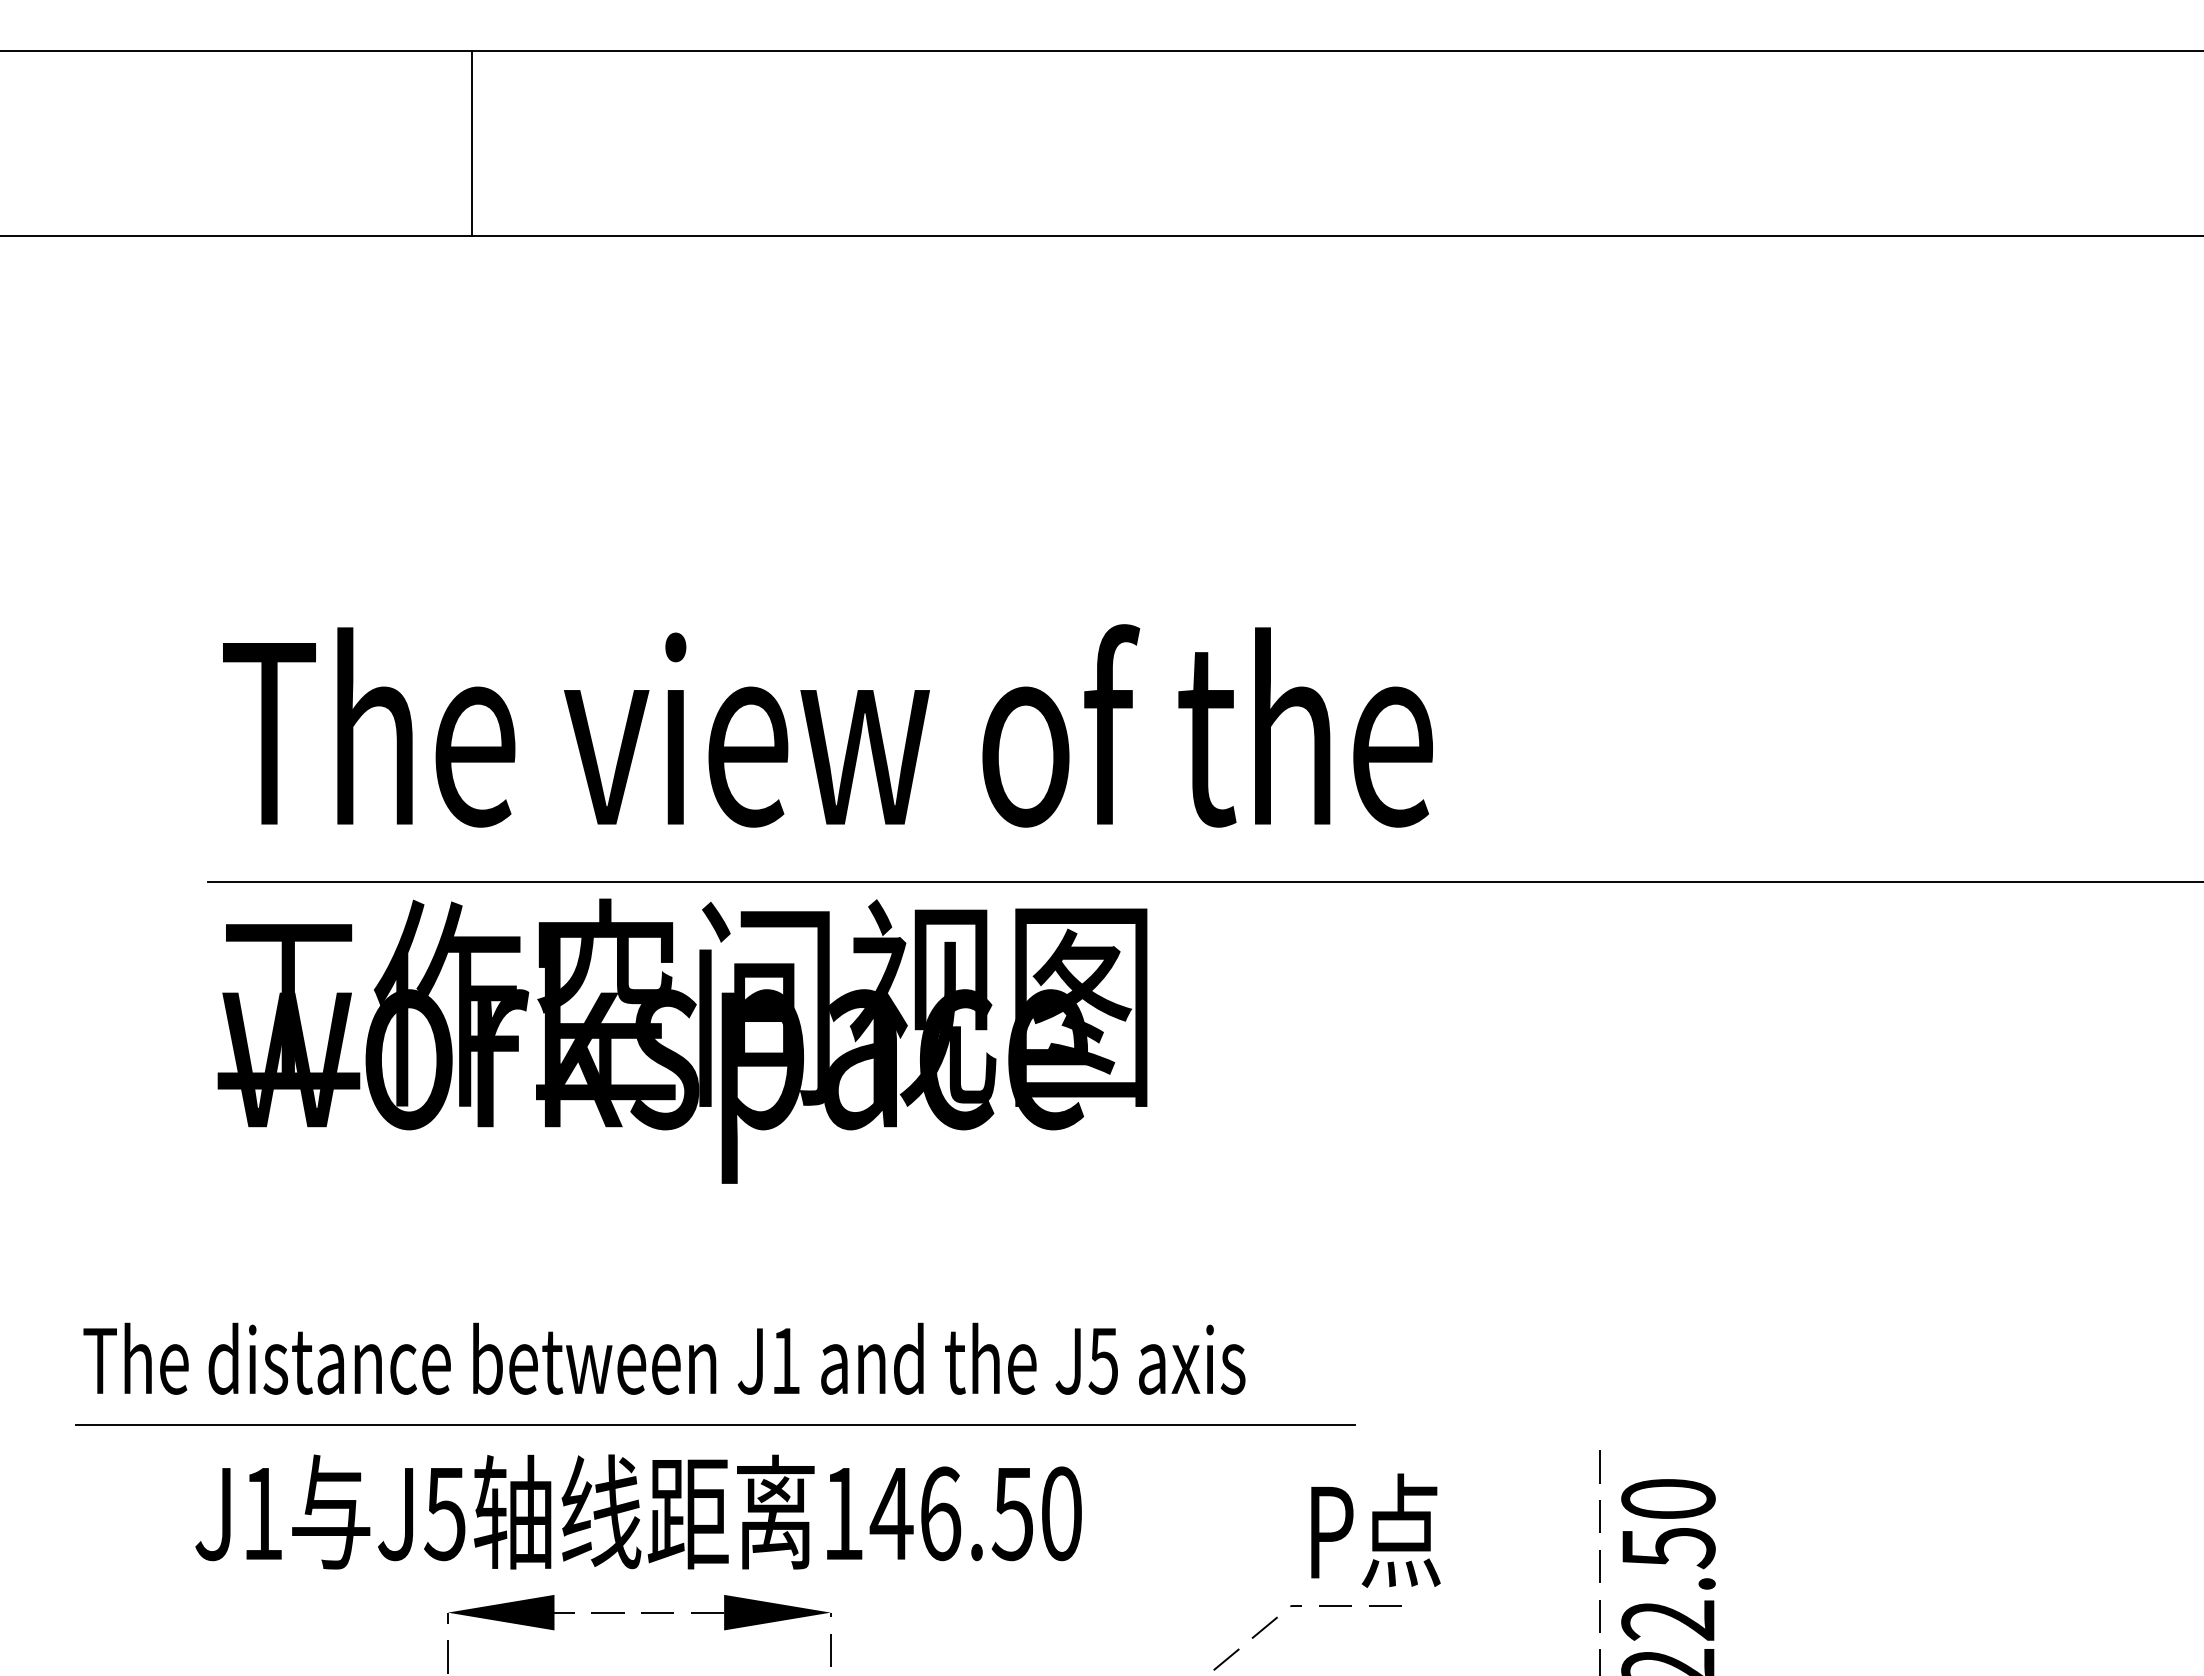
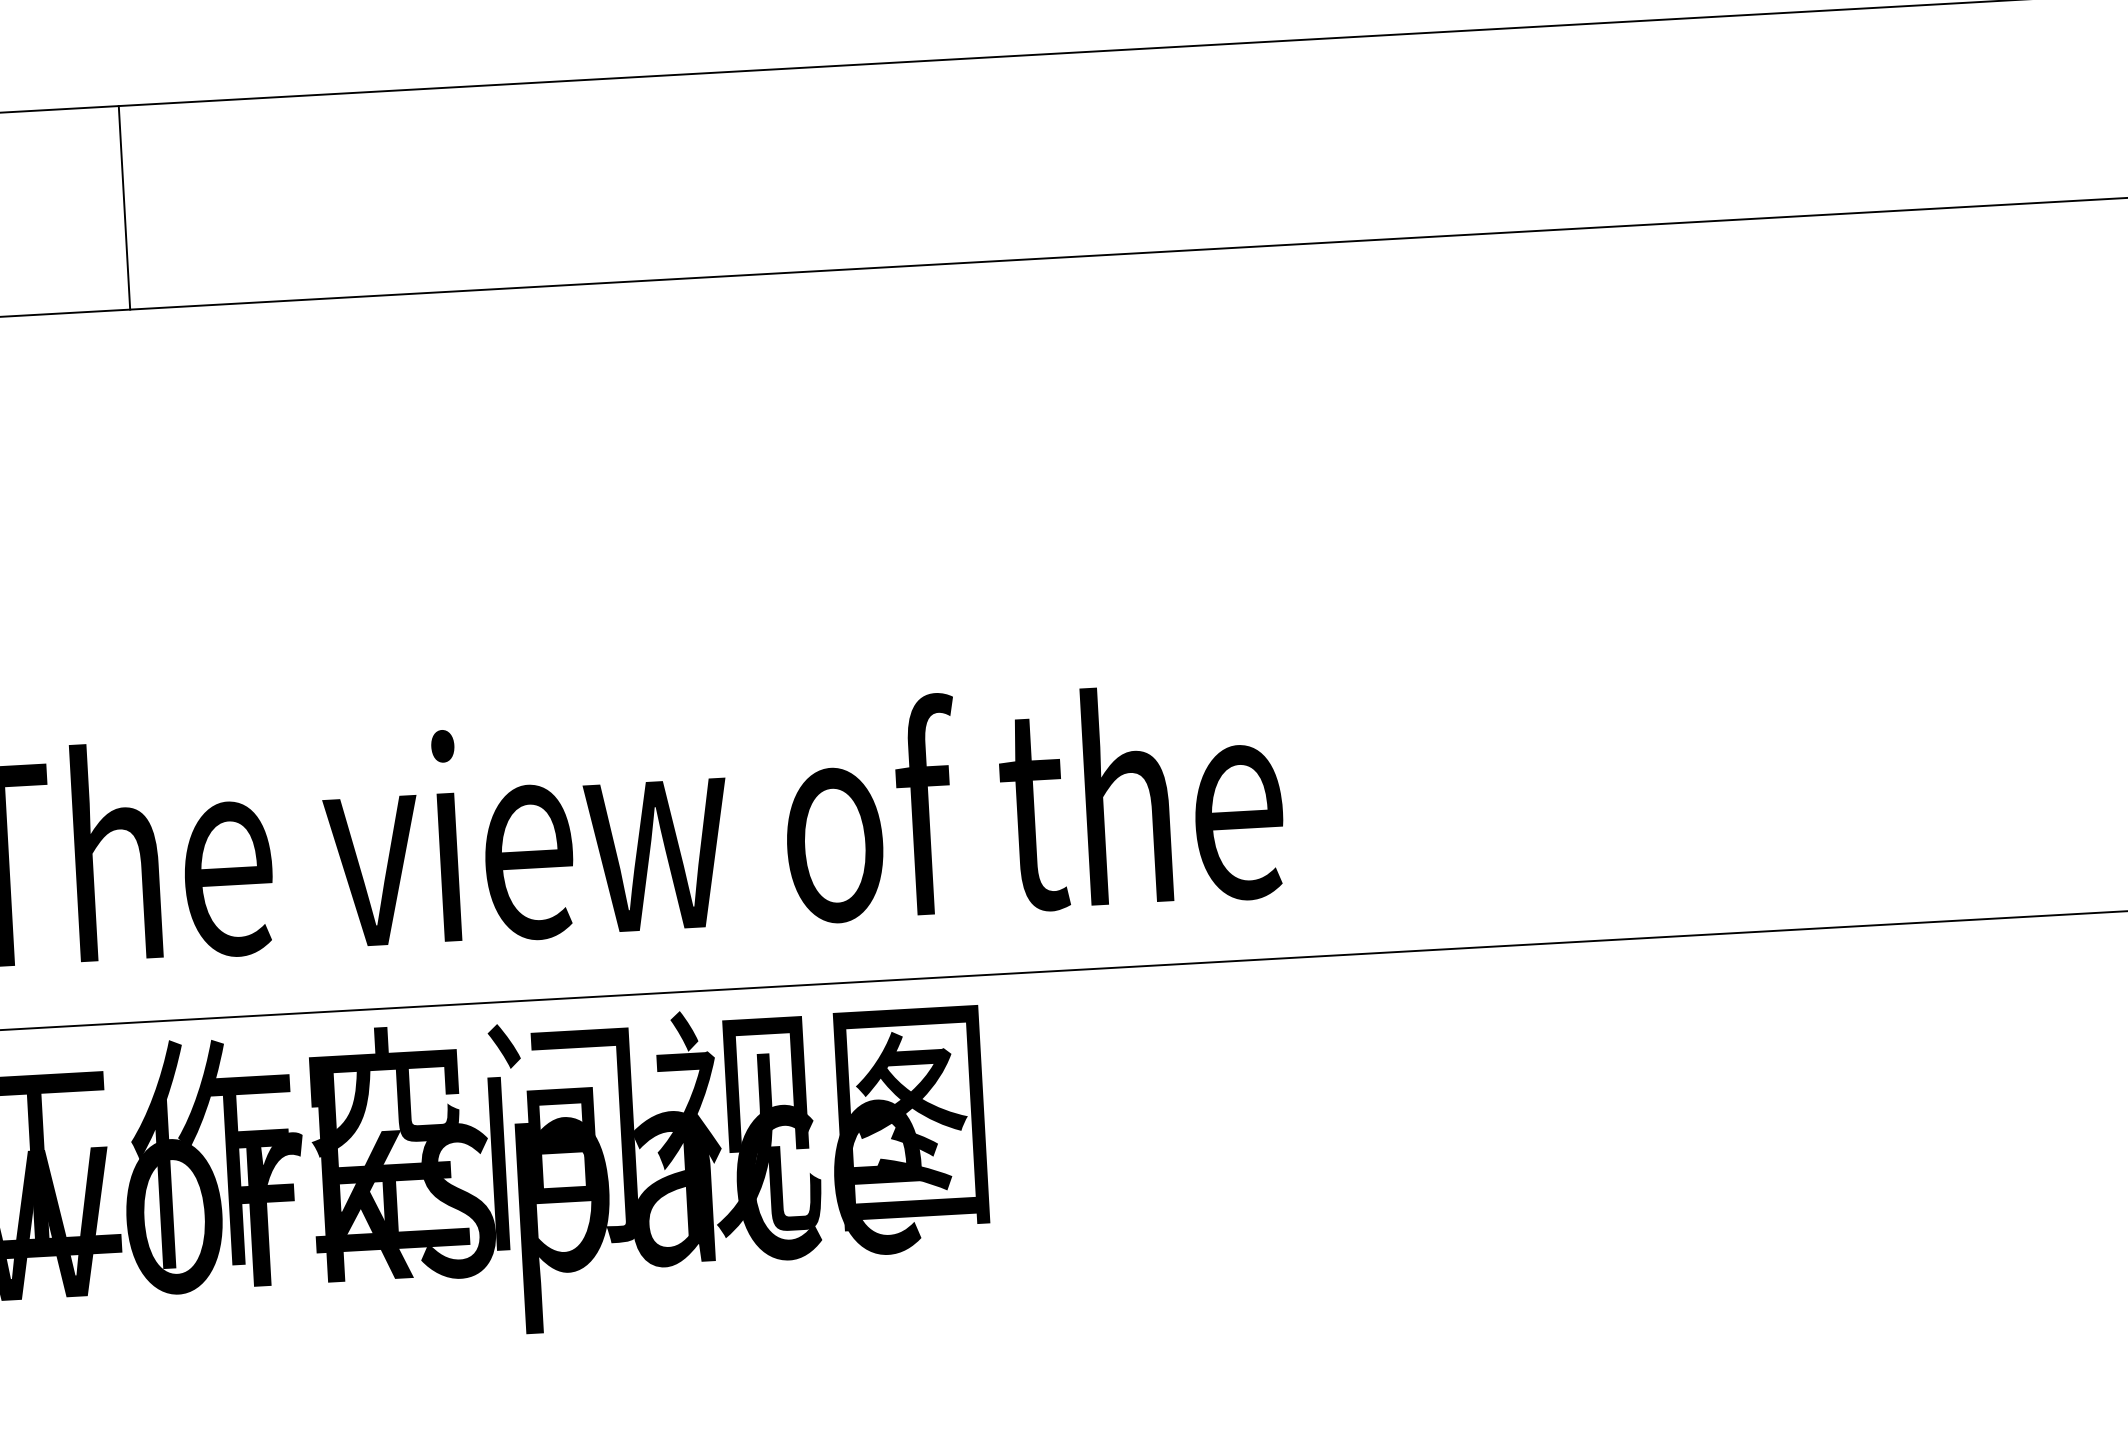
line: (471, 143) -> (123, 207), moved

